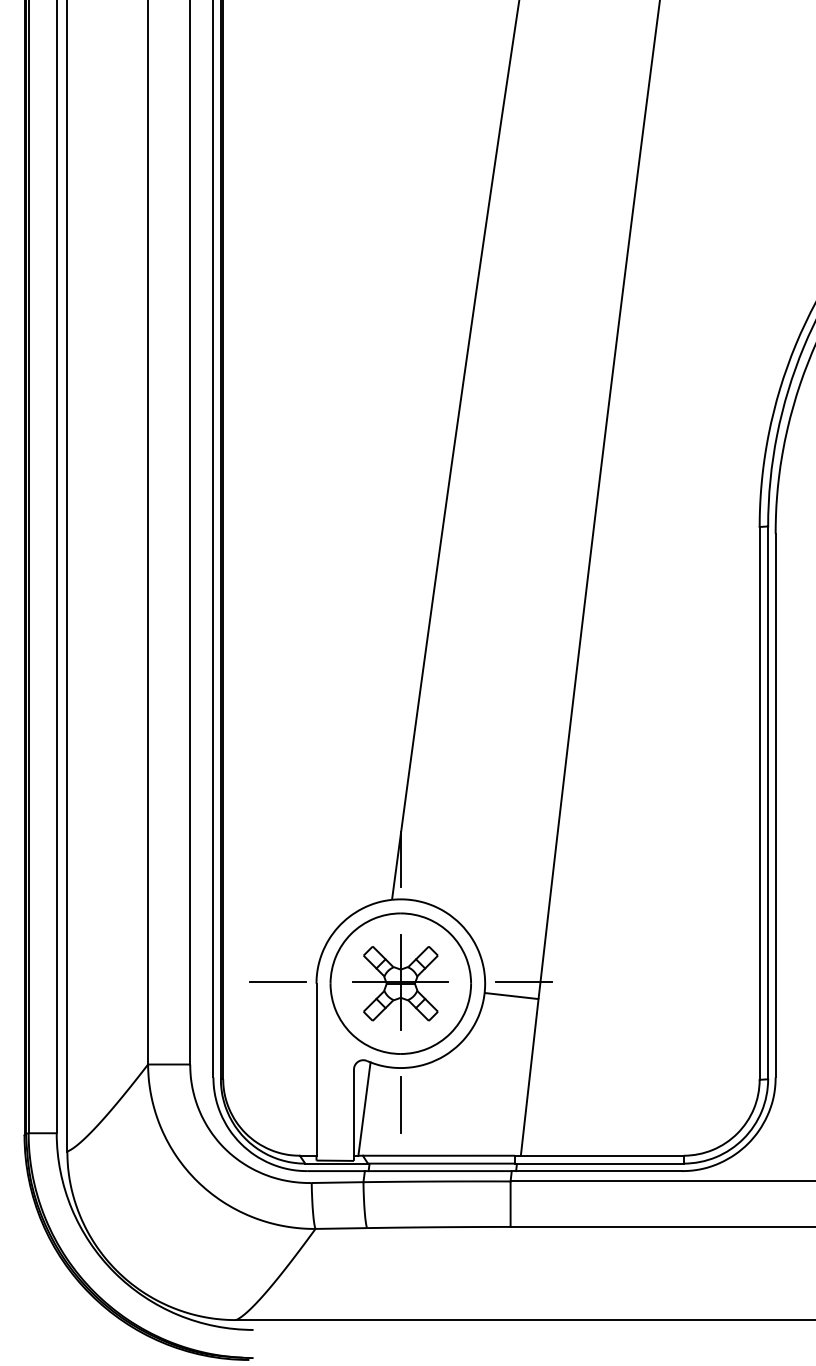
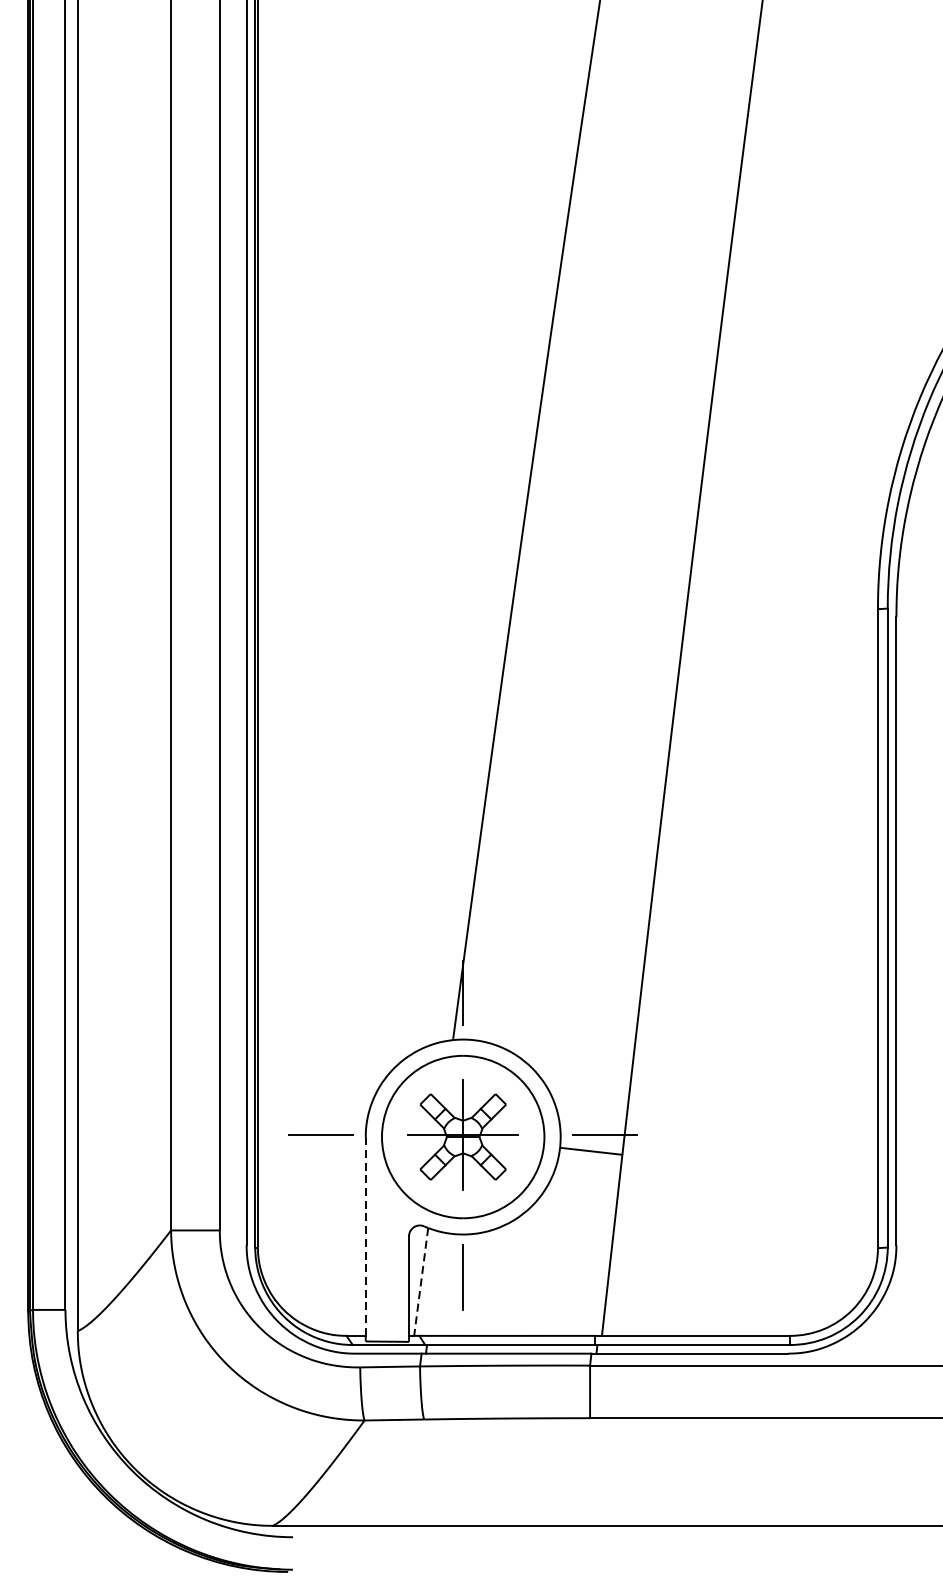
line: (316, 1069) -> (365, 1236), solid -> dashed
line: (364, 1109) -> (421, 1282), solid -> dashed

